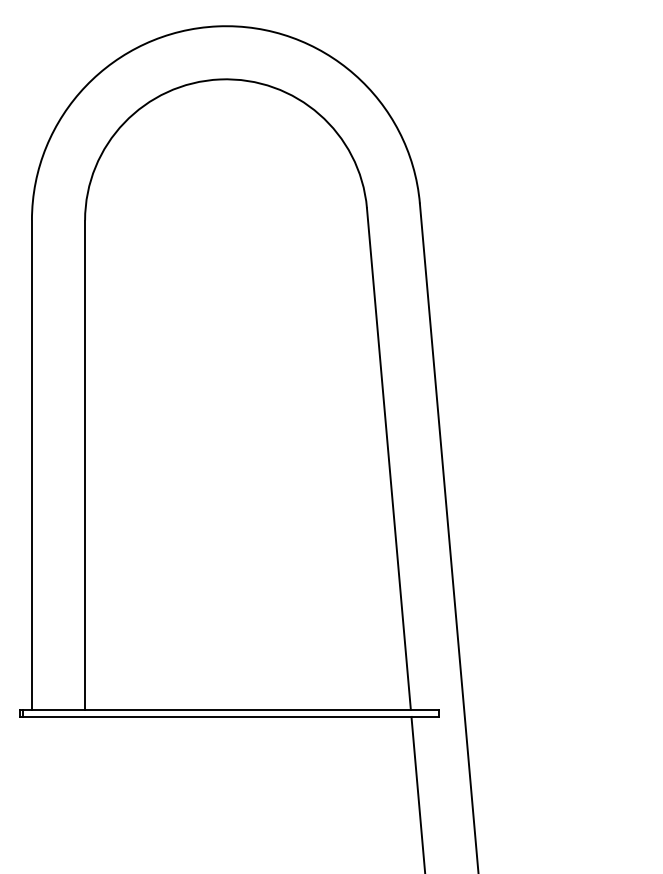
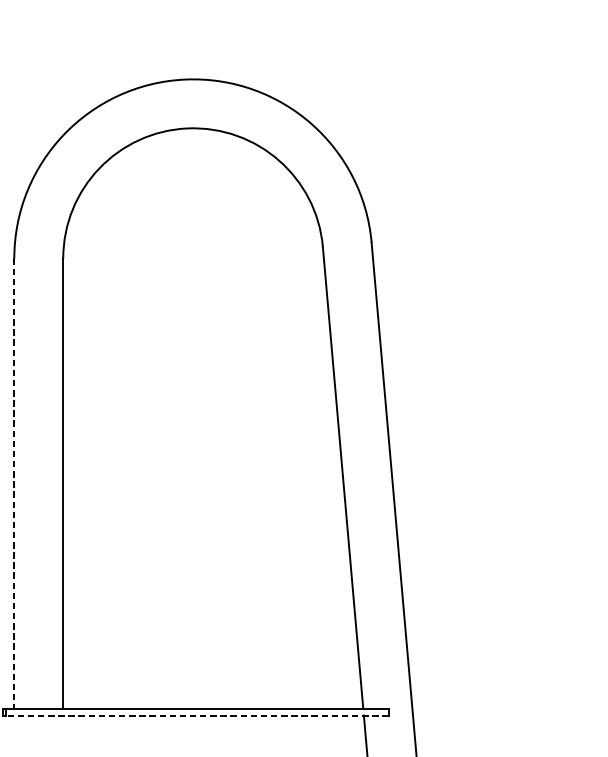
line: (31, 465) -> (13, 483), solid -> dashed
line: (230, 716) -> (197, 715), solid -> dashed

